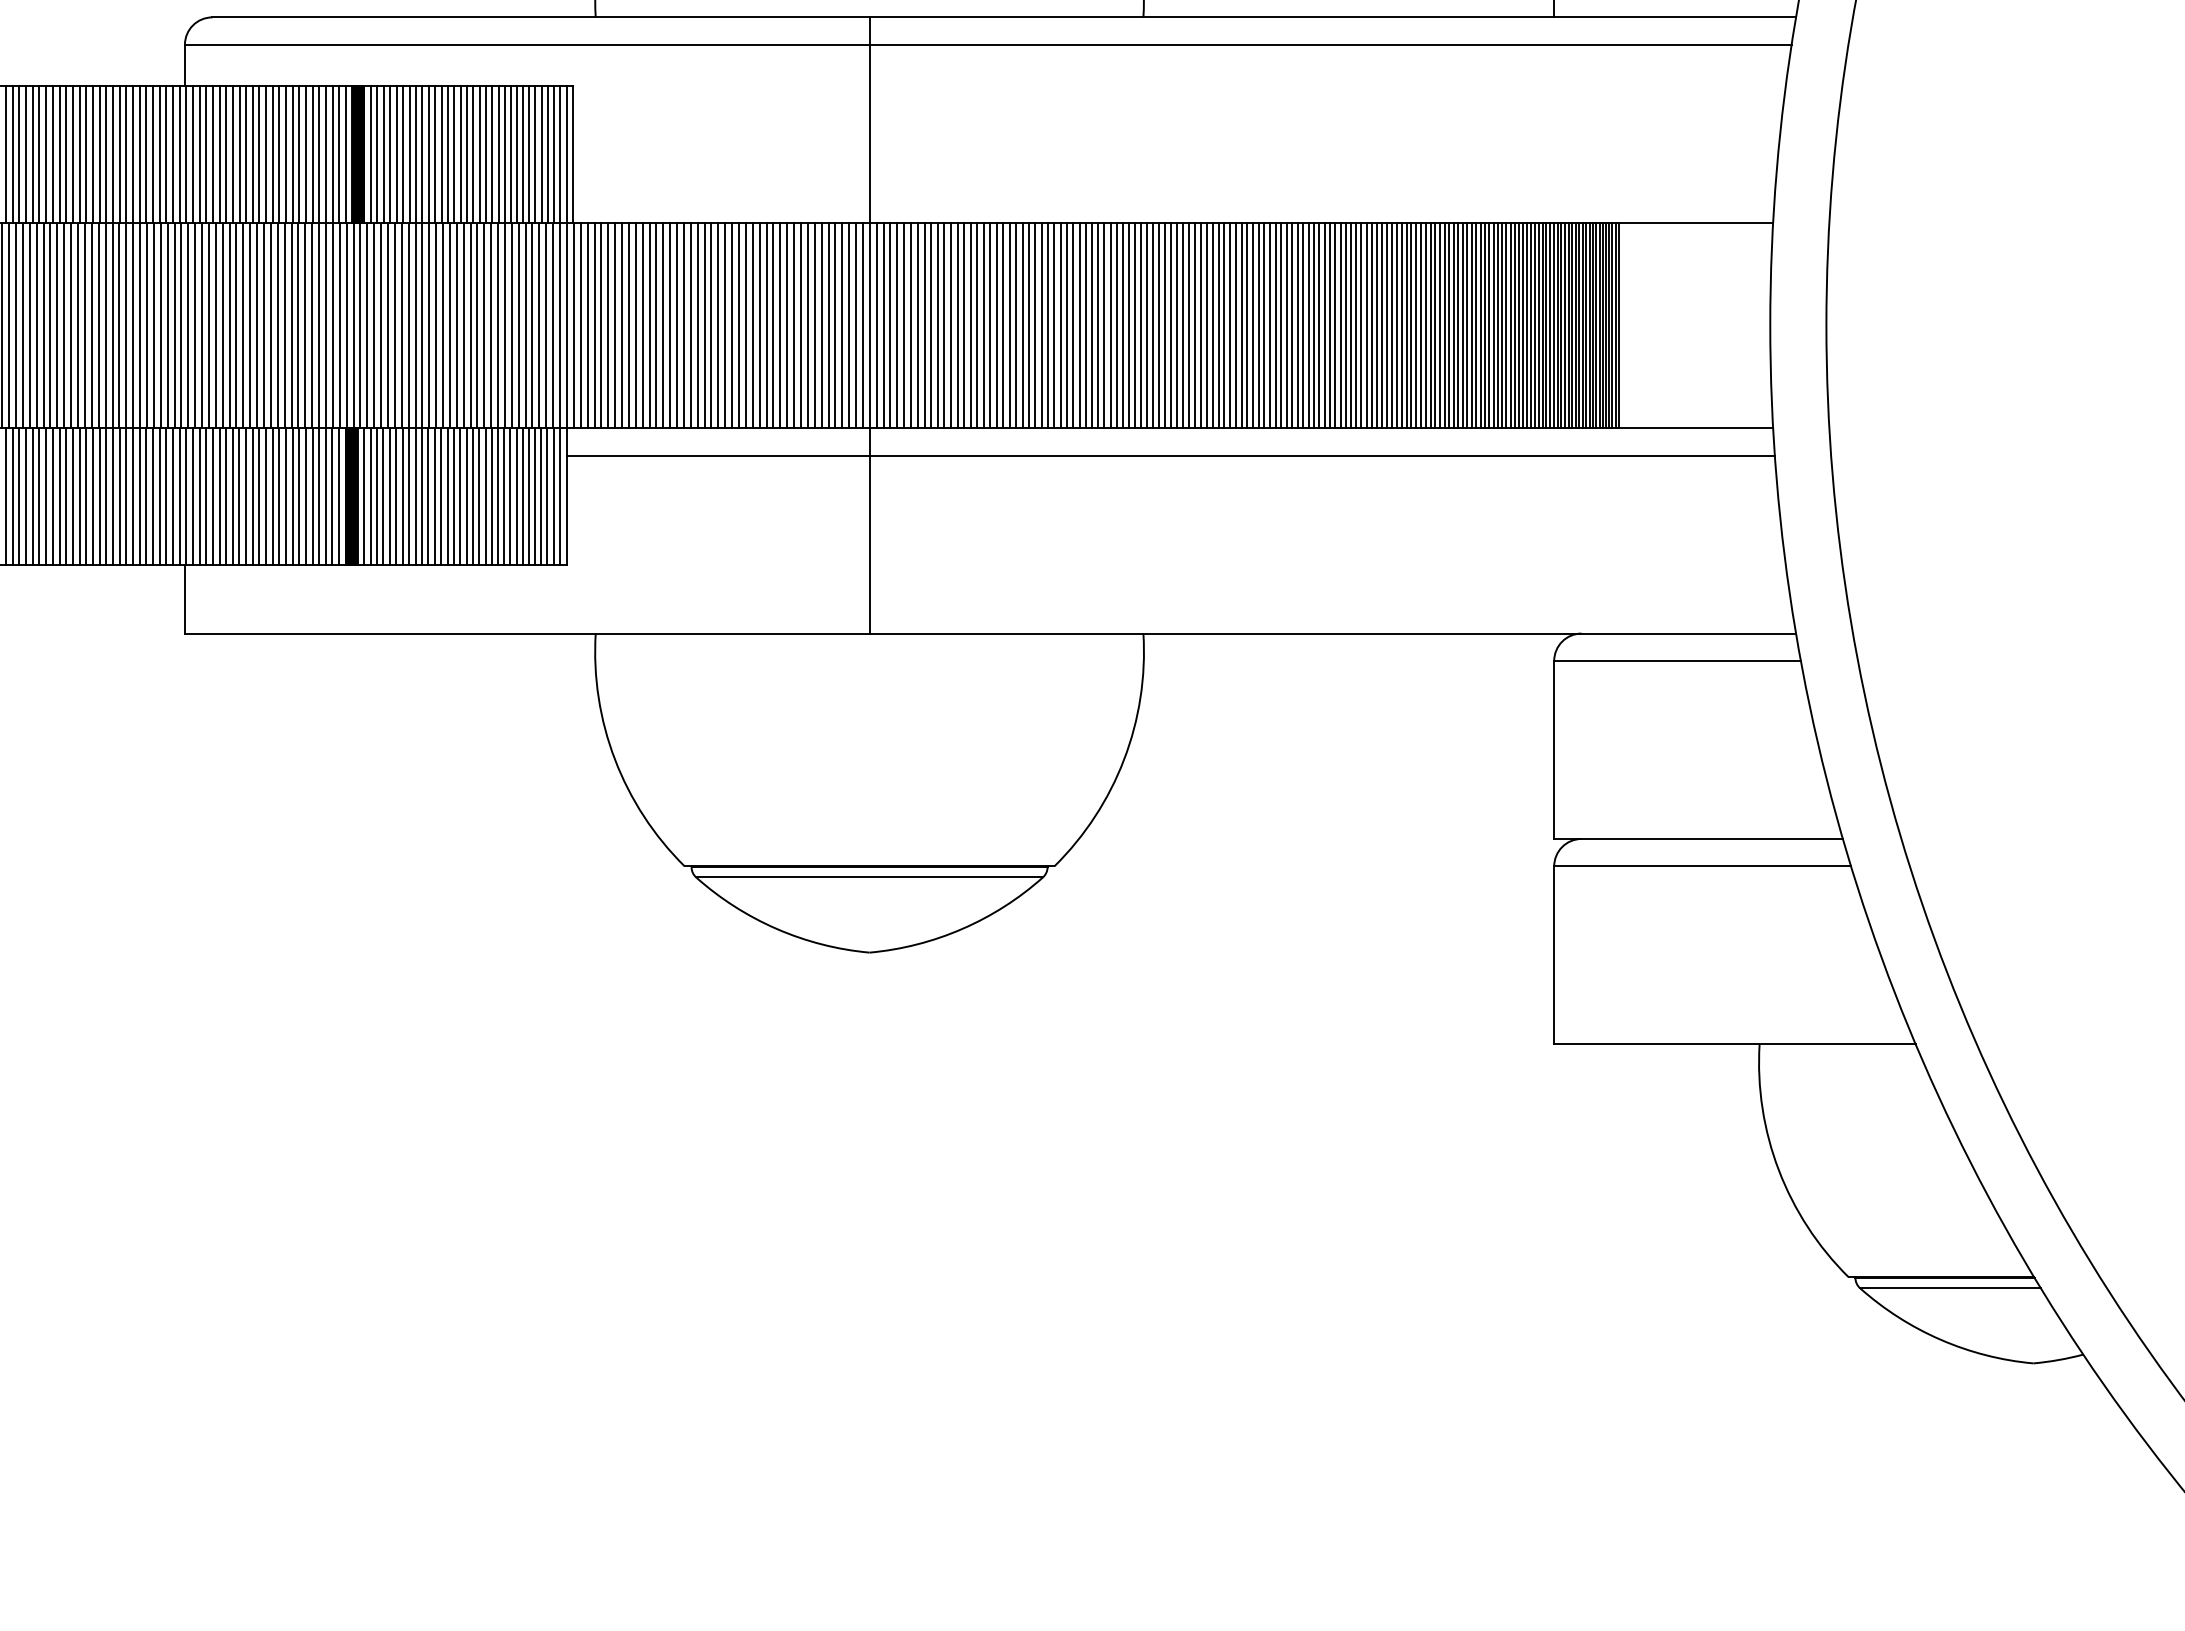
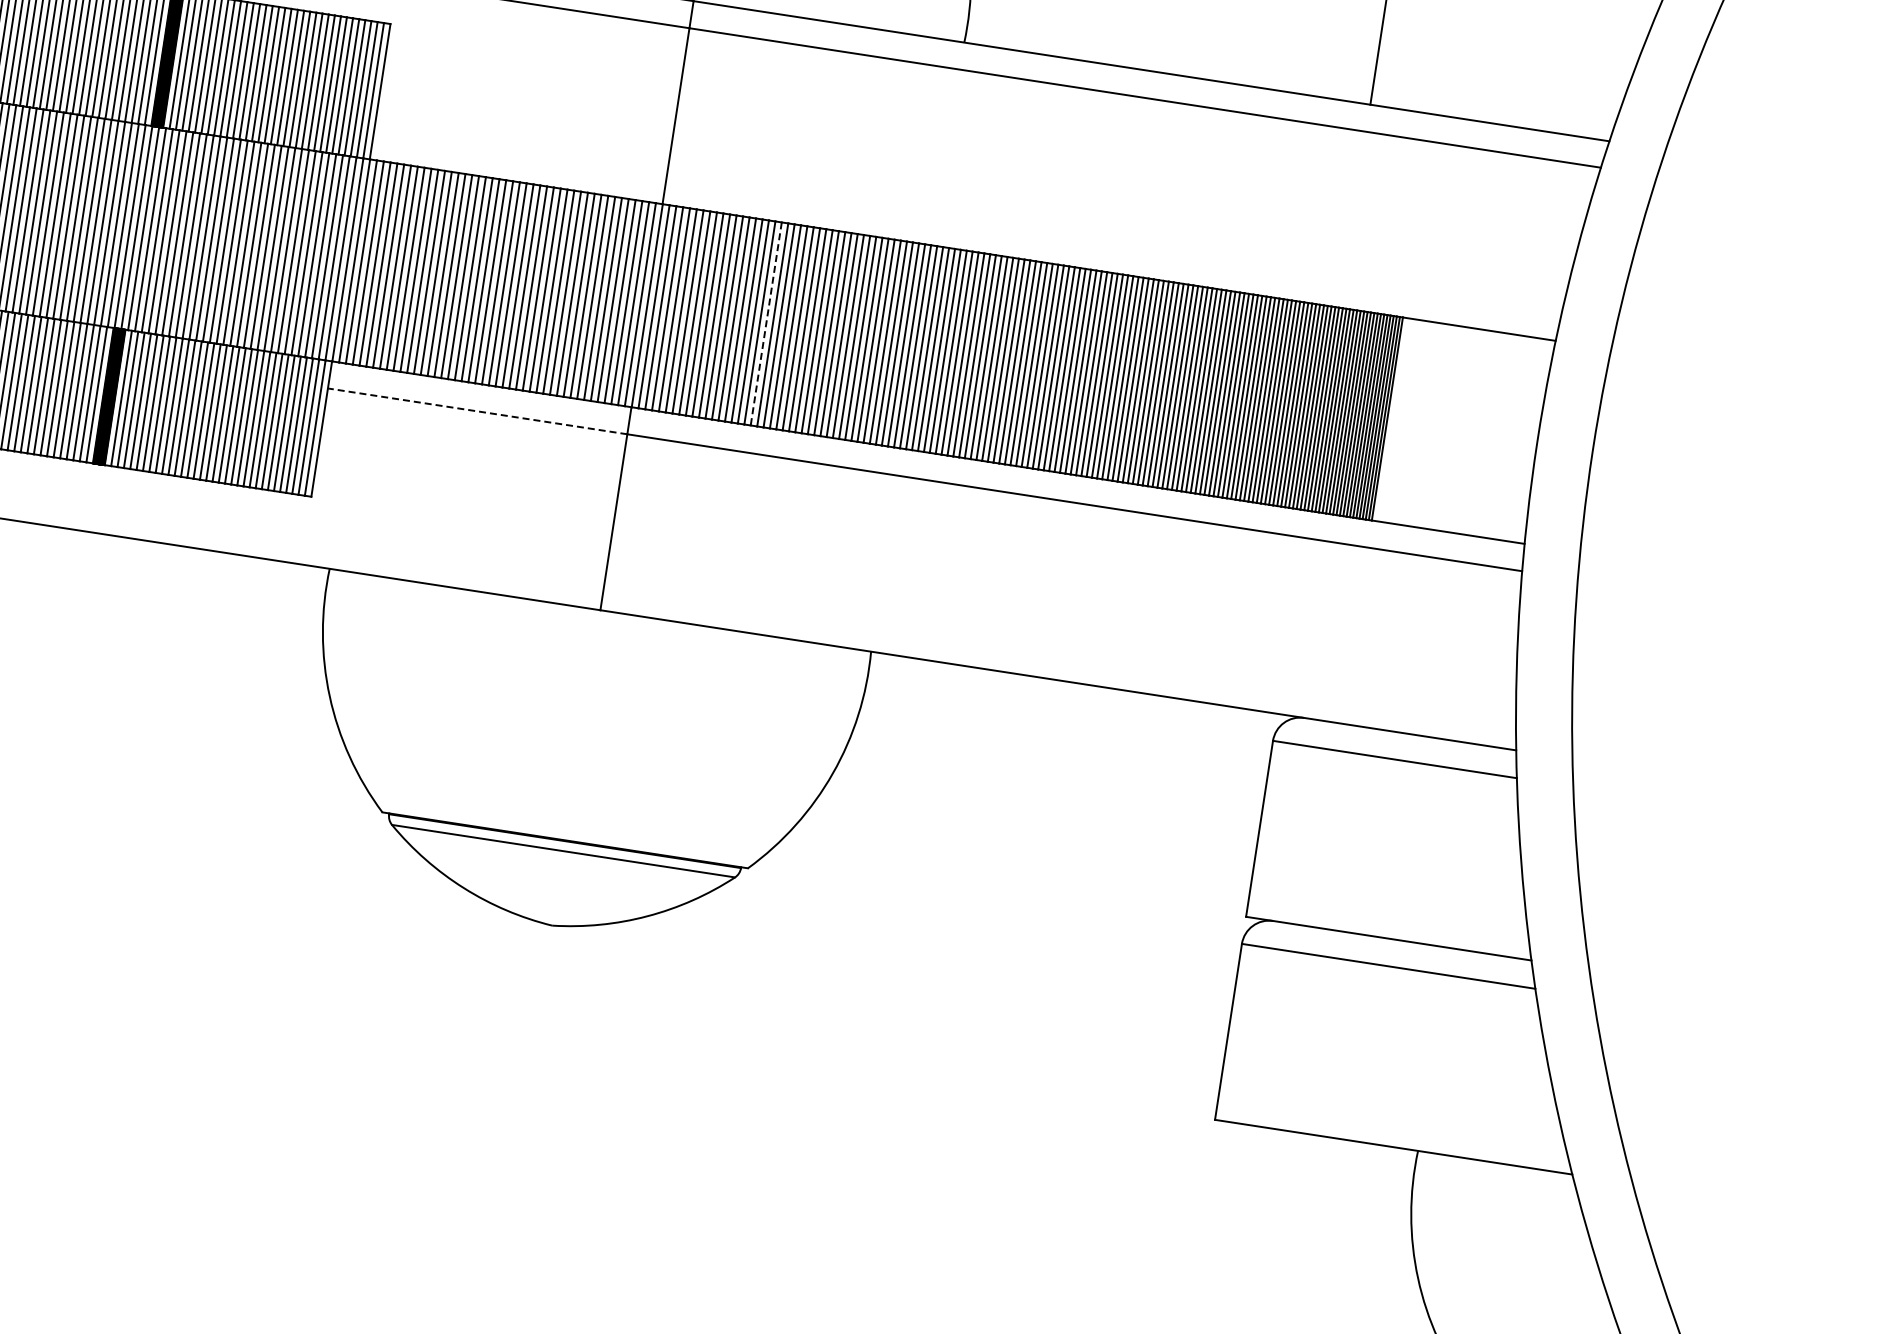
line: (990, 325) -> (766, 324), solid -> dashed
line: (717, 455) -> (477, 411), solid -> dashed

